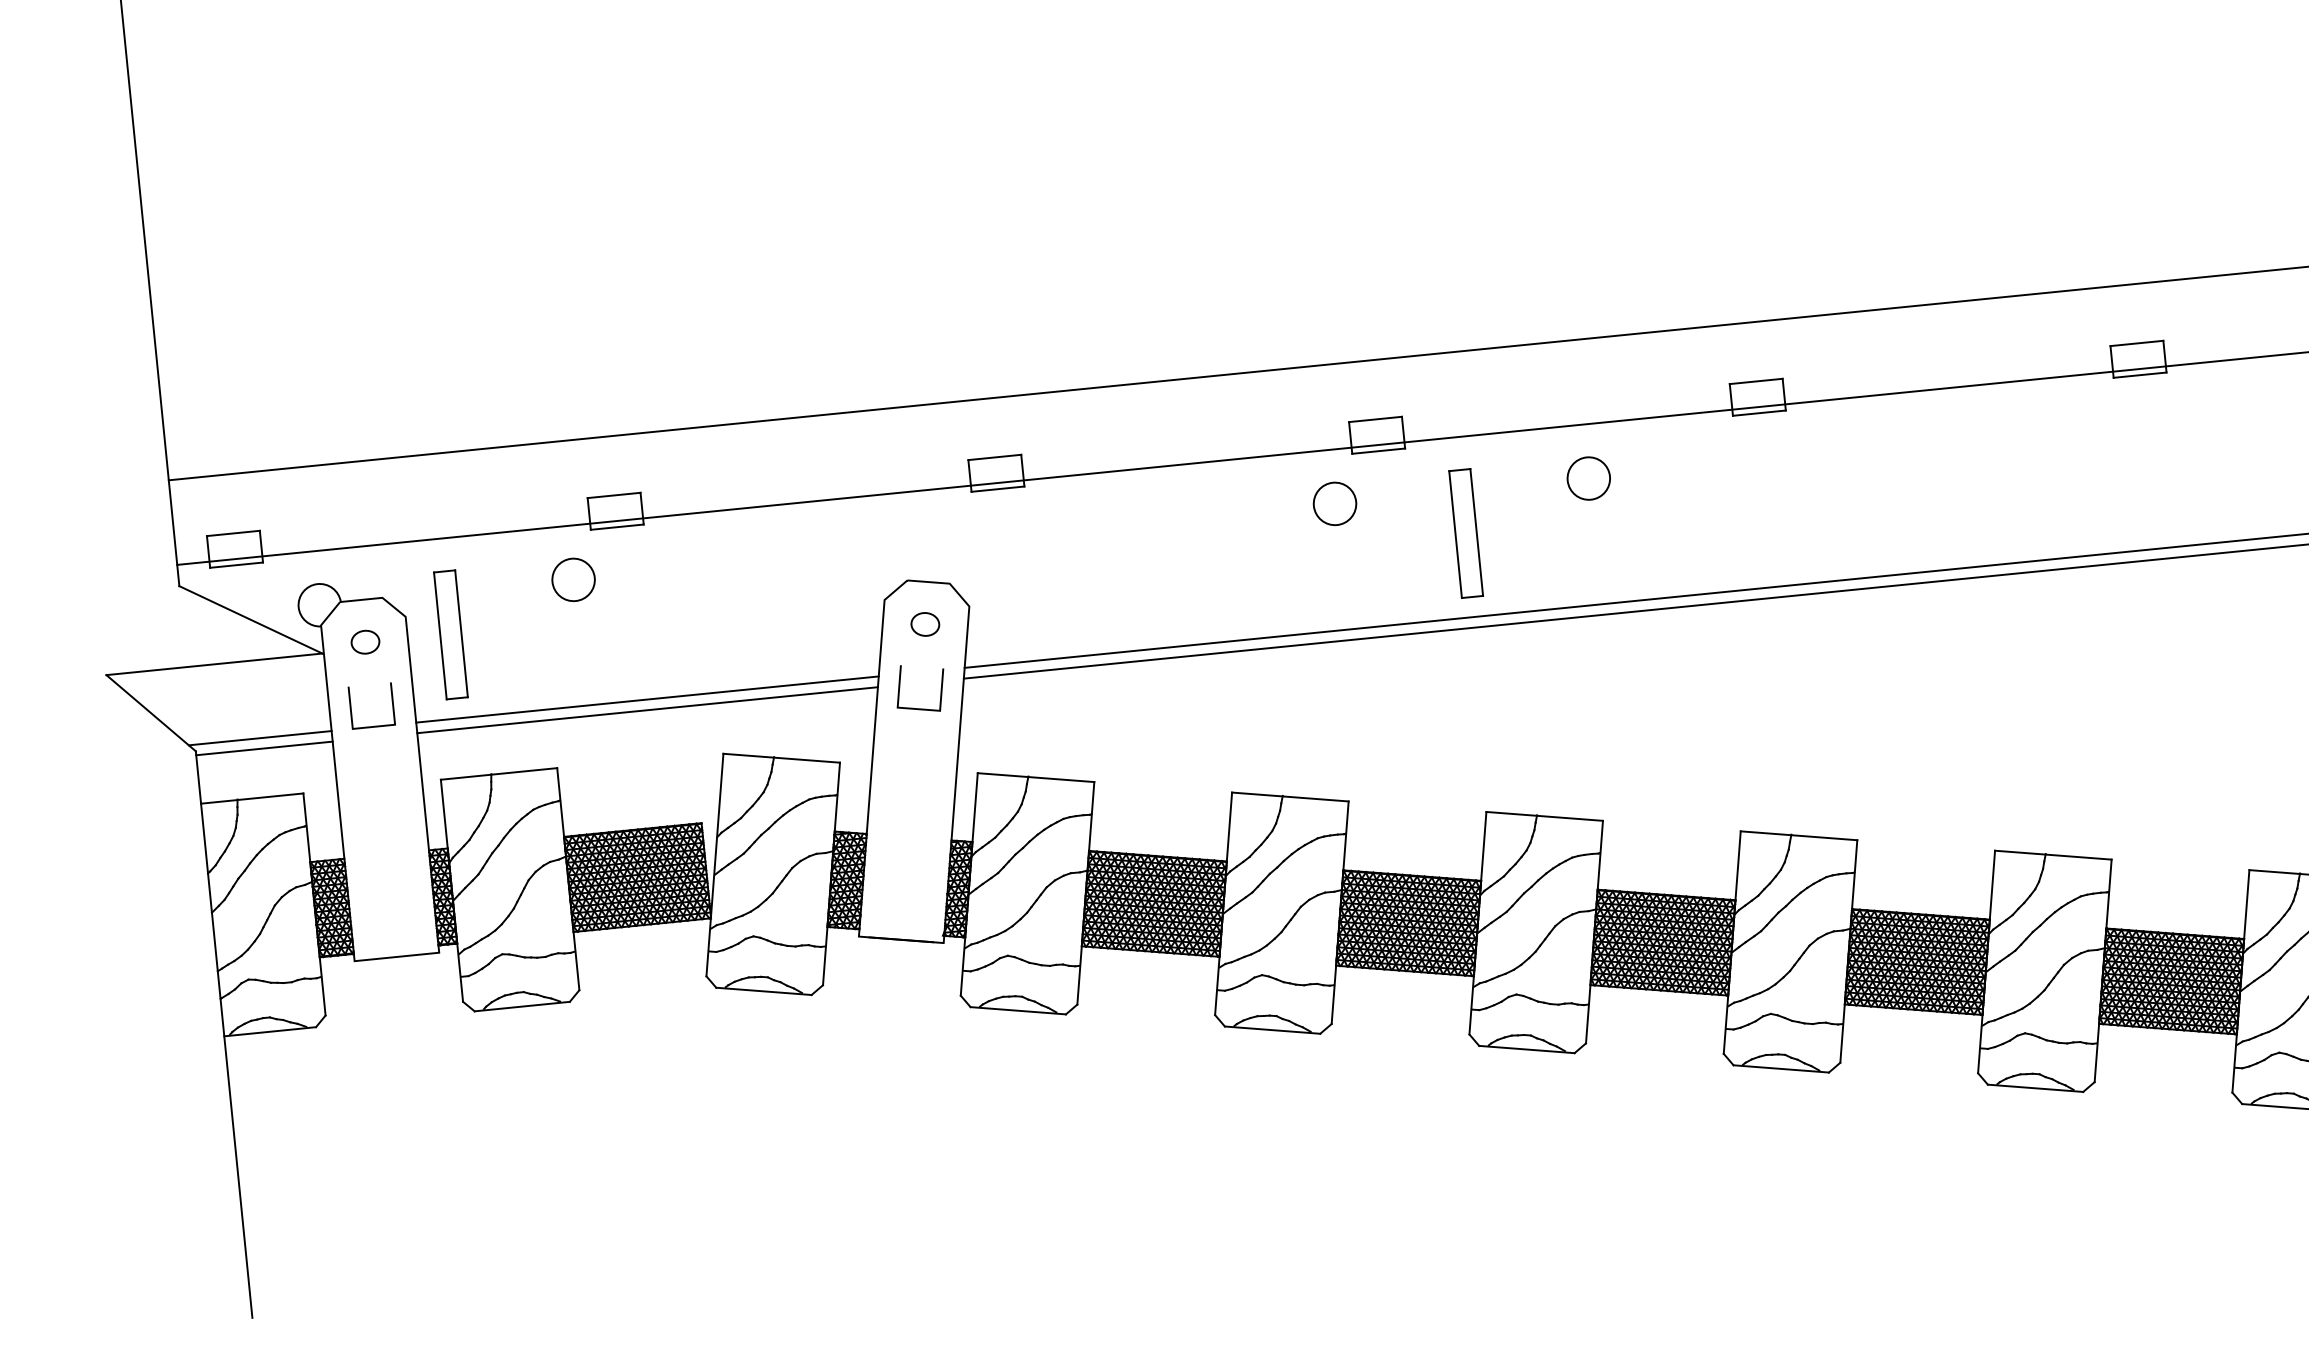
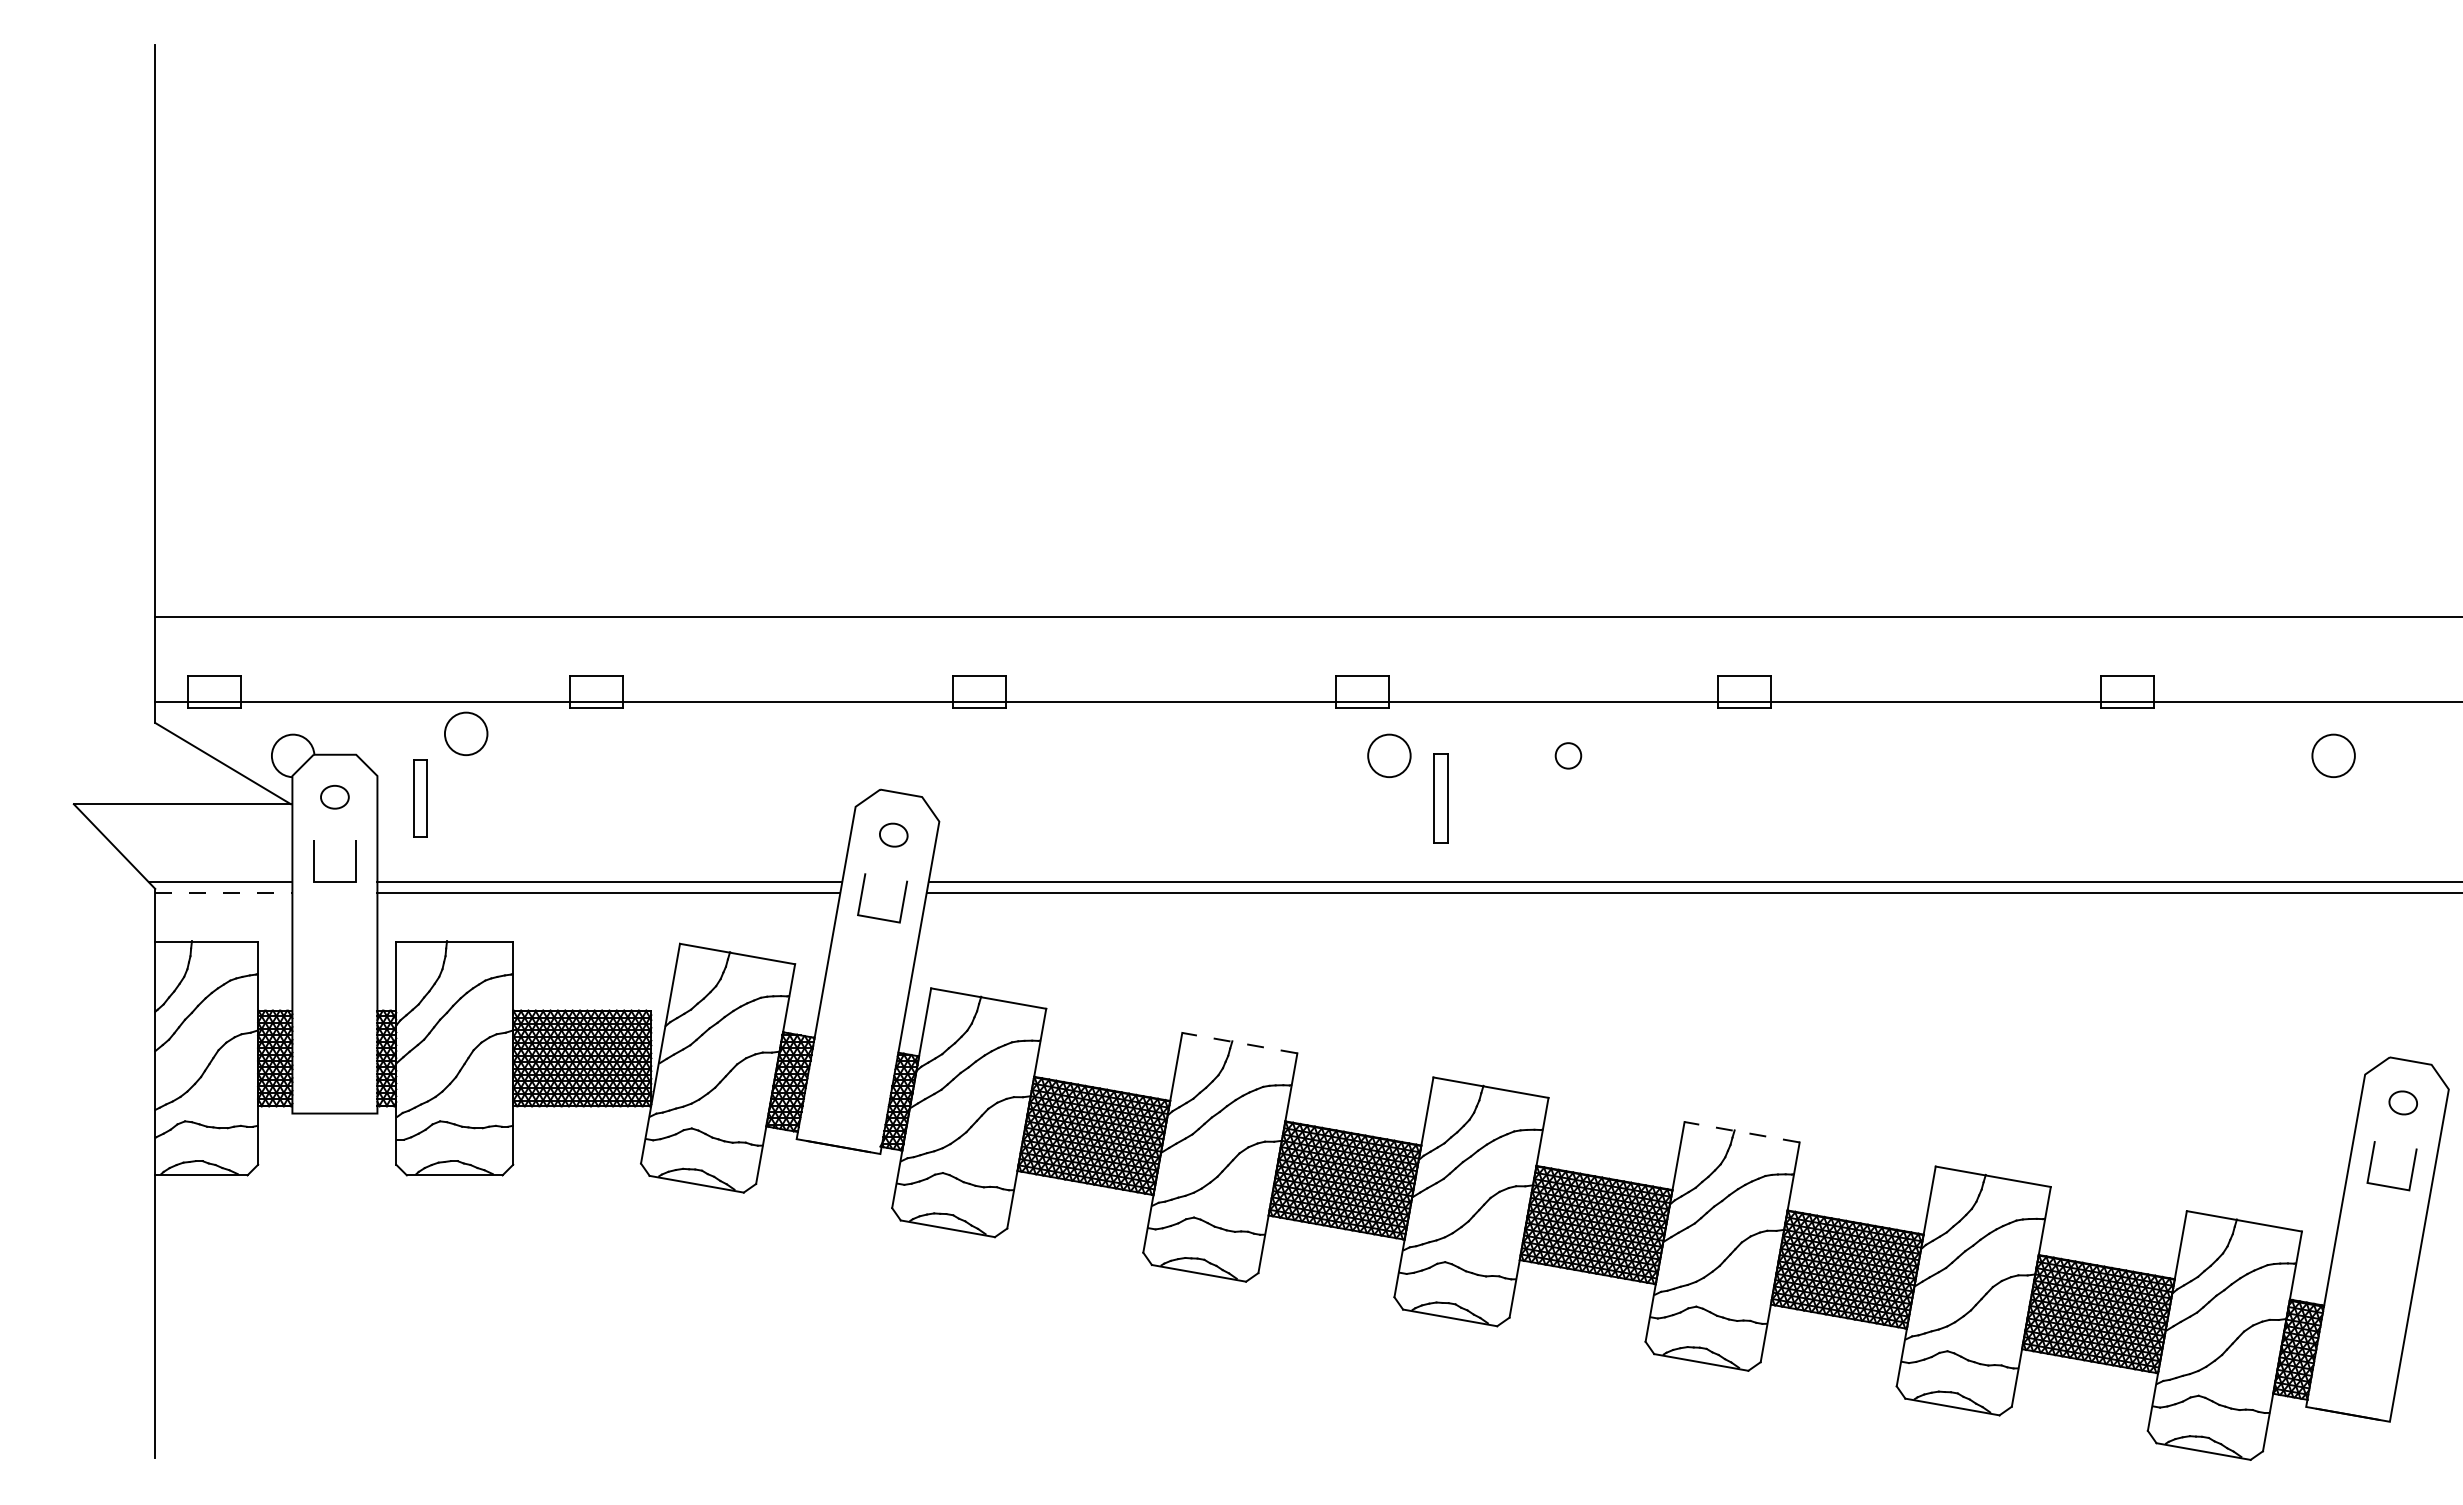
circle: (1588, 478) -> (1568, 755), size x0.6
circle: (1335, 503) -> (1389, 755), moved
part: (1465, 533) -> (1440, 798), size x0.7
circle: (573, 579) -> (466, 733), moved
part: (450, 634) -> (420, 798), size x0.6
line: (264, 748) -> (223, 892), solid -> dashed
line: (1290, 797) -> (1239, 1043), solid -> dashed
line: (1798, 836) -> (1741, 1132), solid -> dashed

